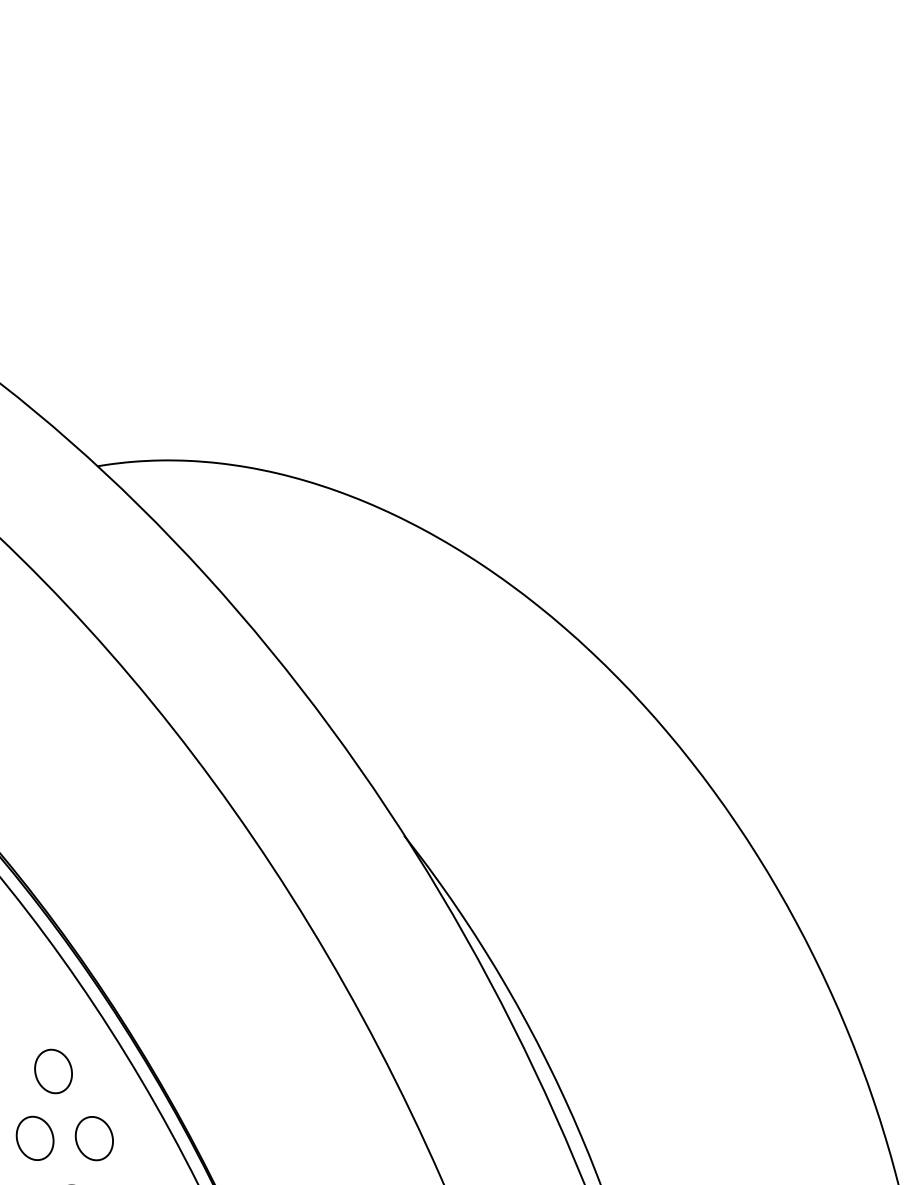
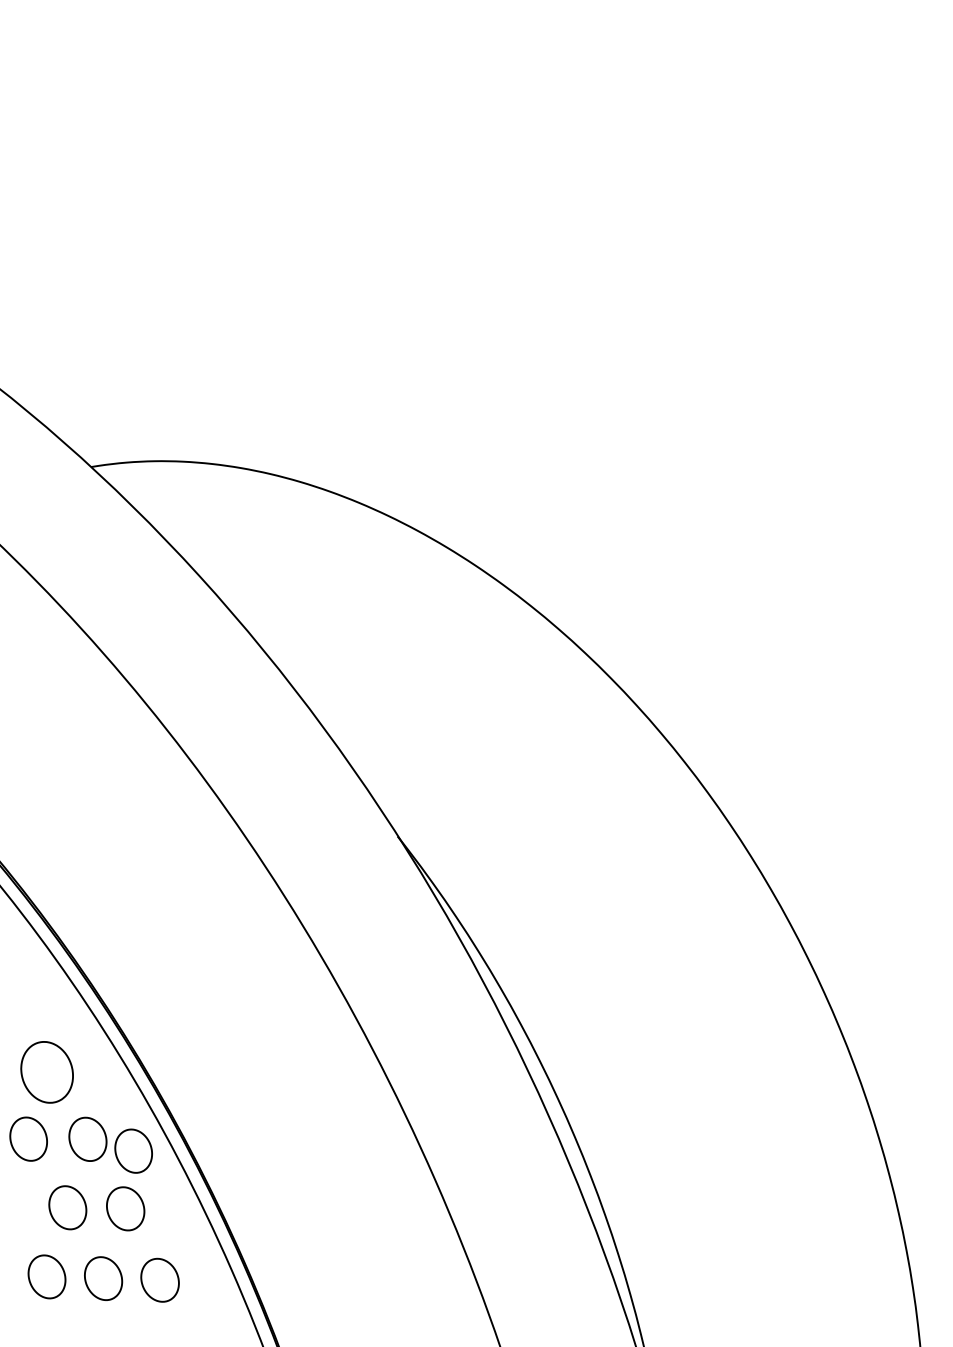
part: (52, 1070) -> (46, 1071), size x1.4
part: (139, 1149) -> (133, 1150), added

